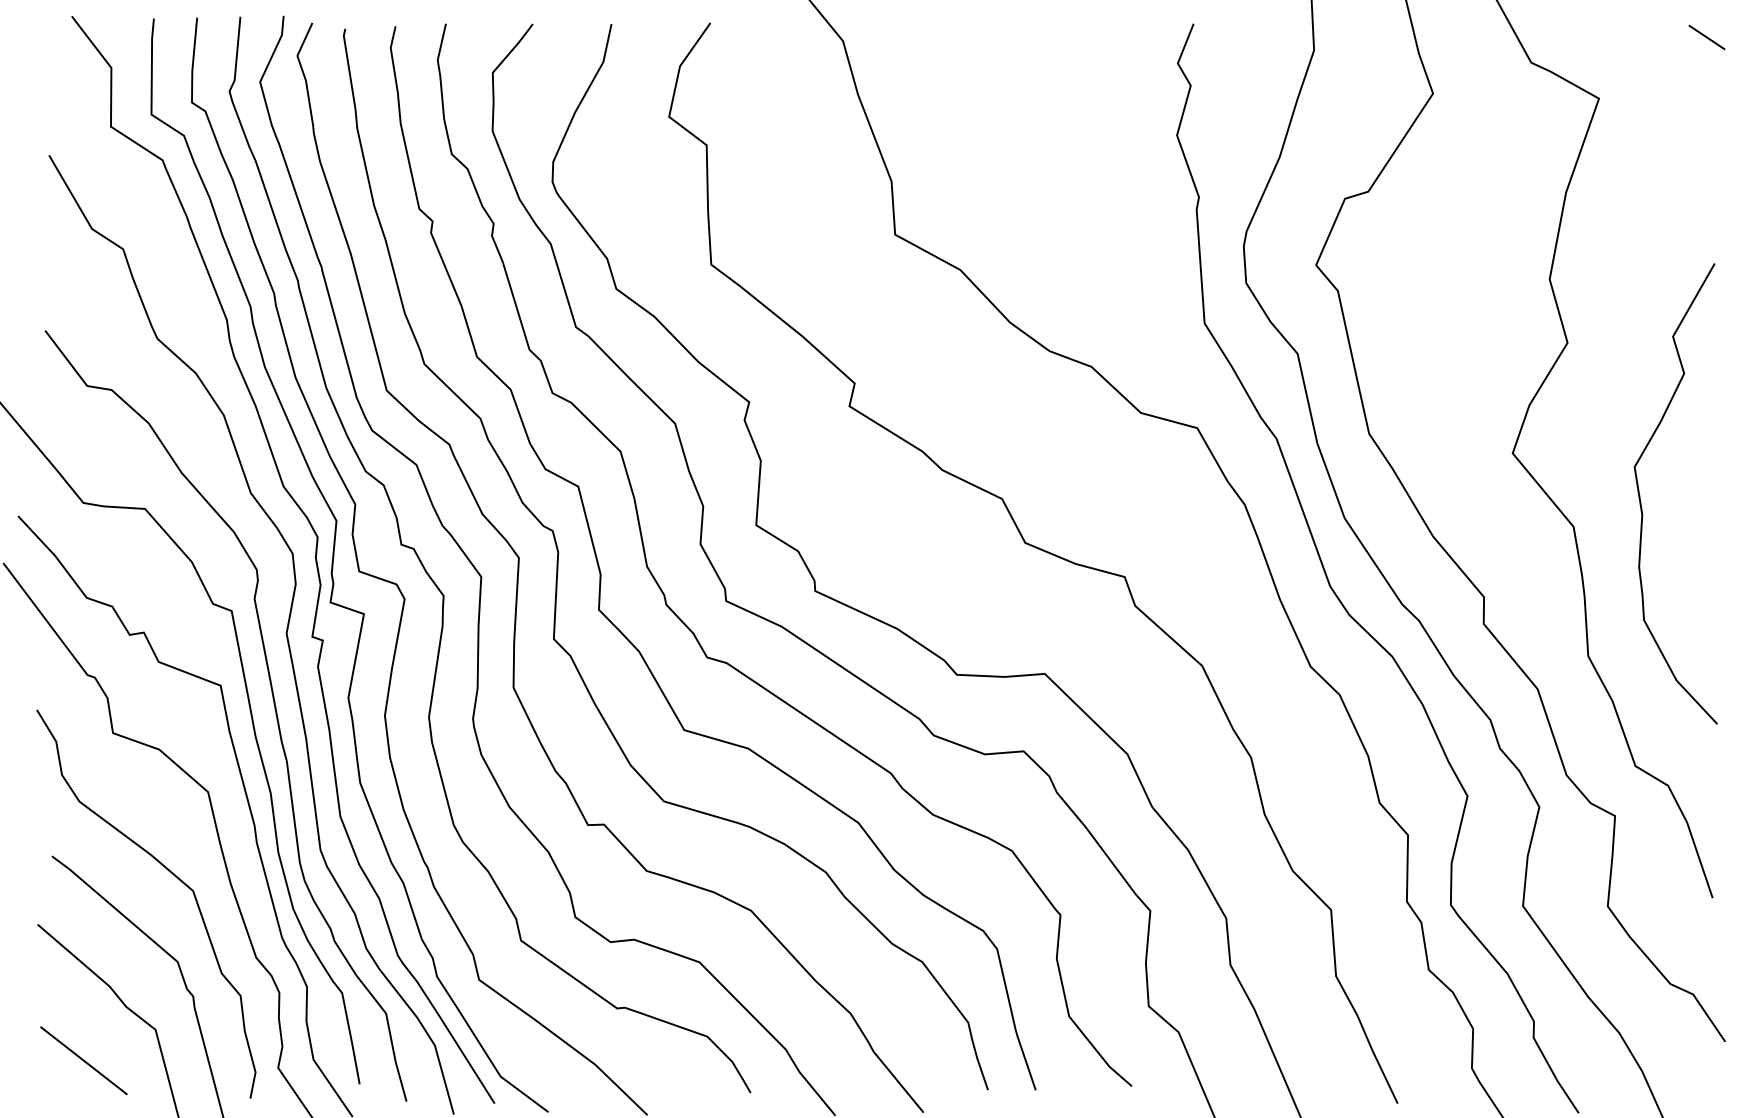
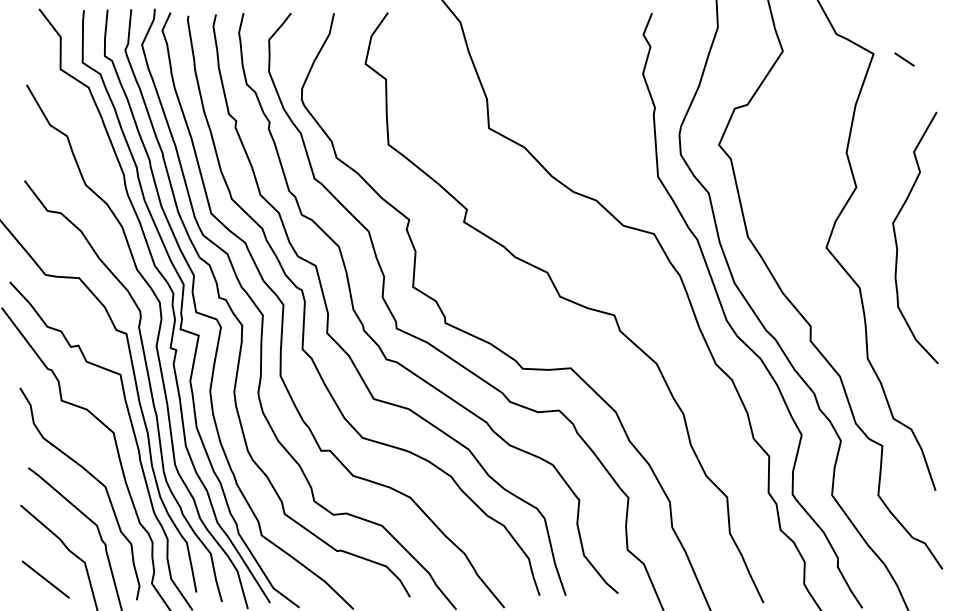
line: (1706, 37) -> (904, 59), moved
curve: (1642, 504) -> (897, 243), moved

